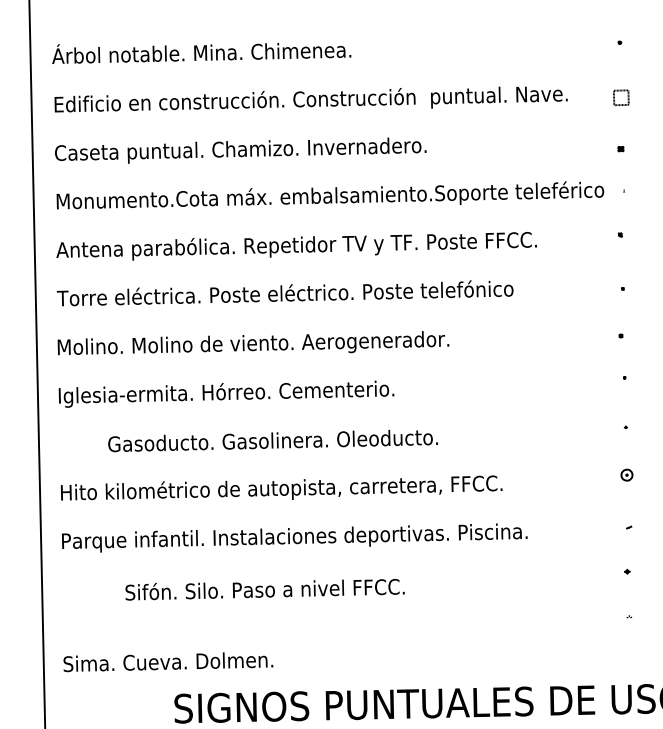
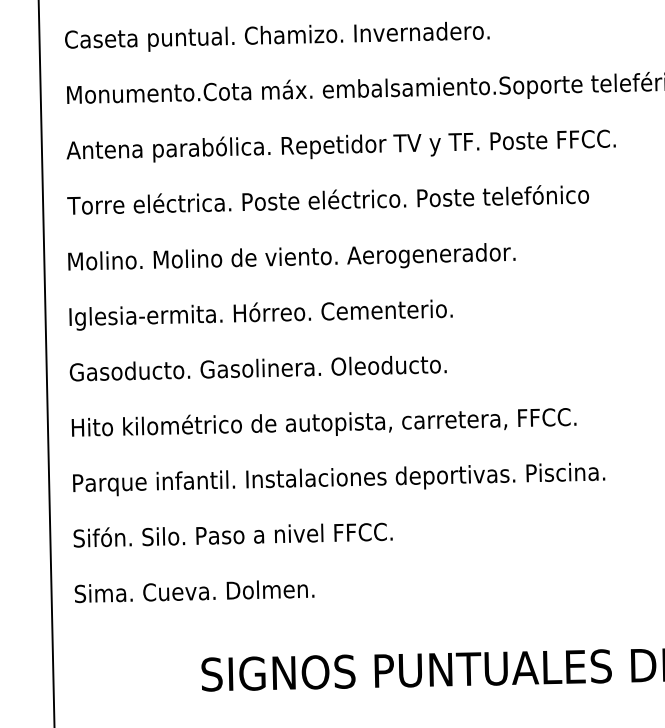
text: (272, 440) -> (257, 368), moved
text: (264, 589) -> (232, 534), moved
text: (168, 662) -> (194, 592), moved

